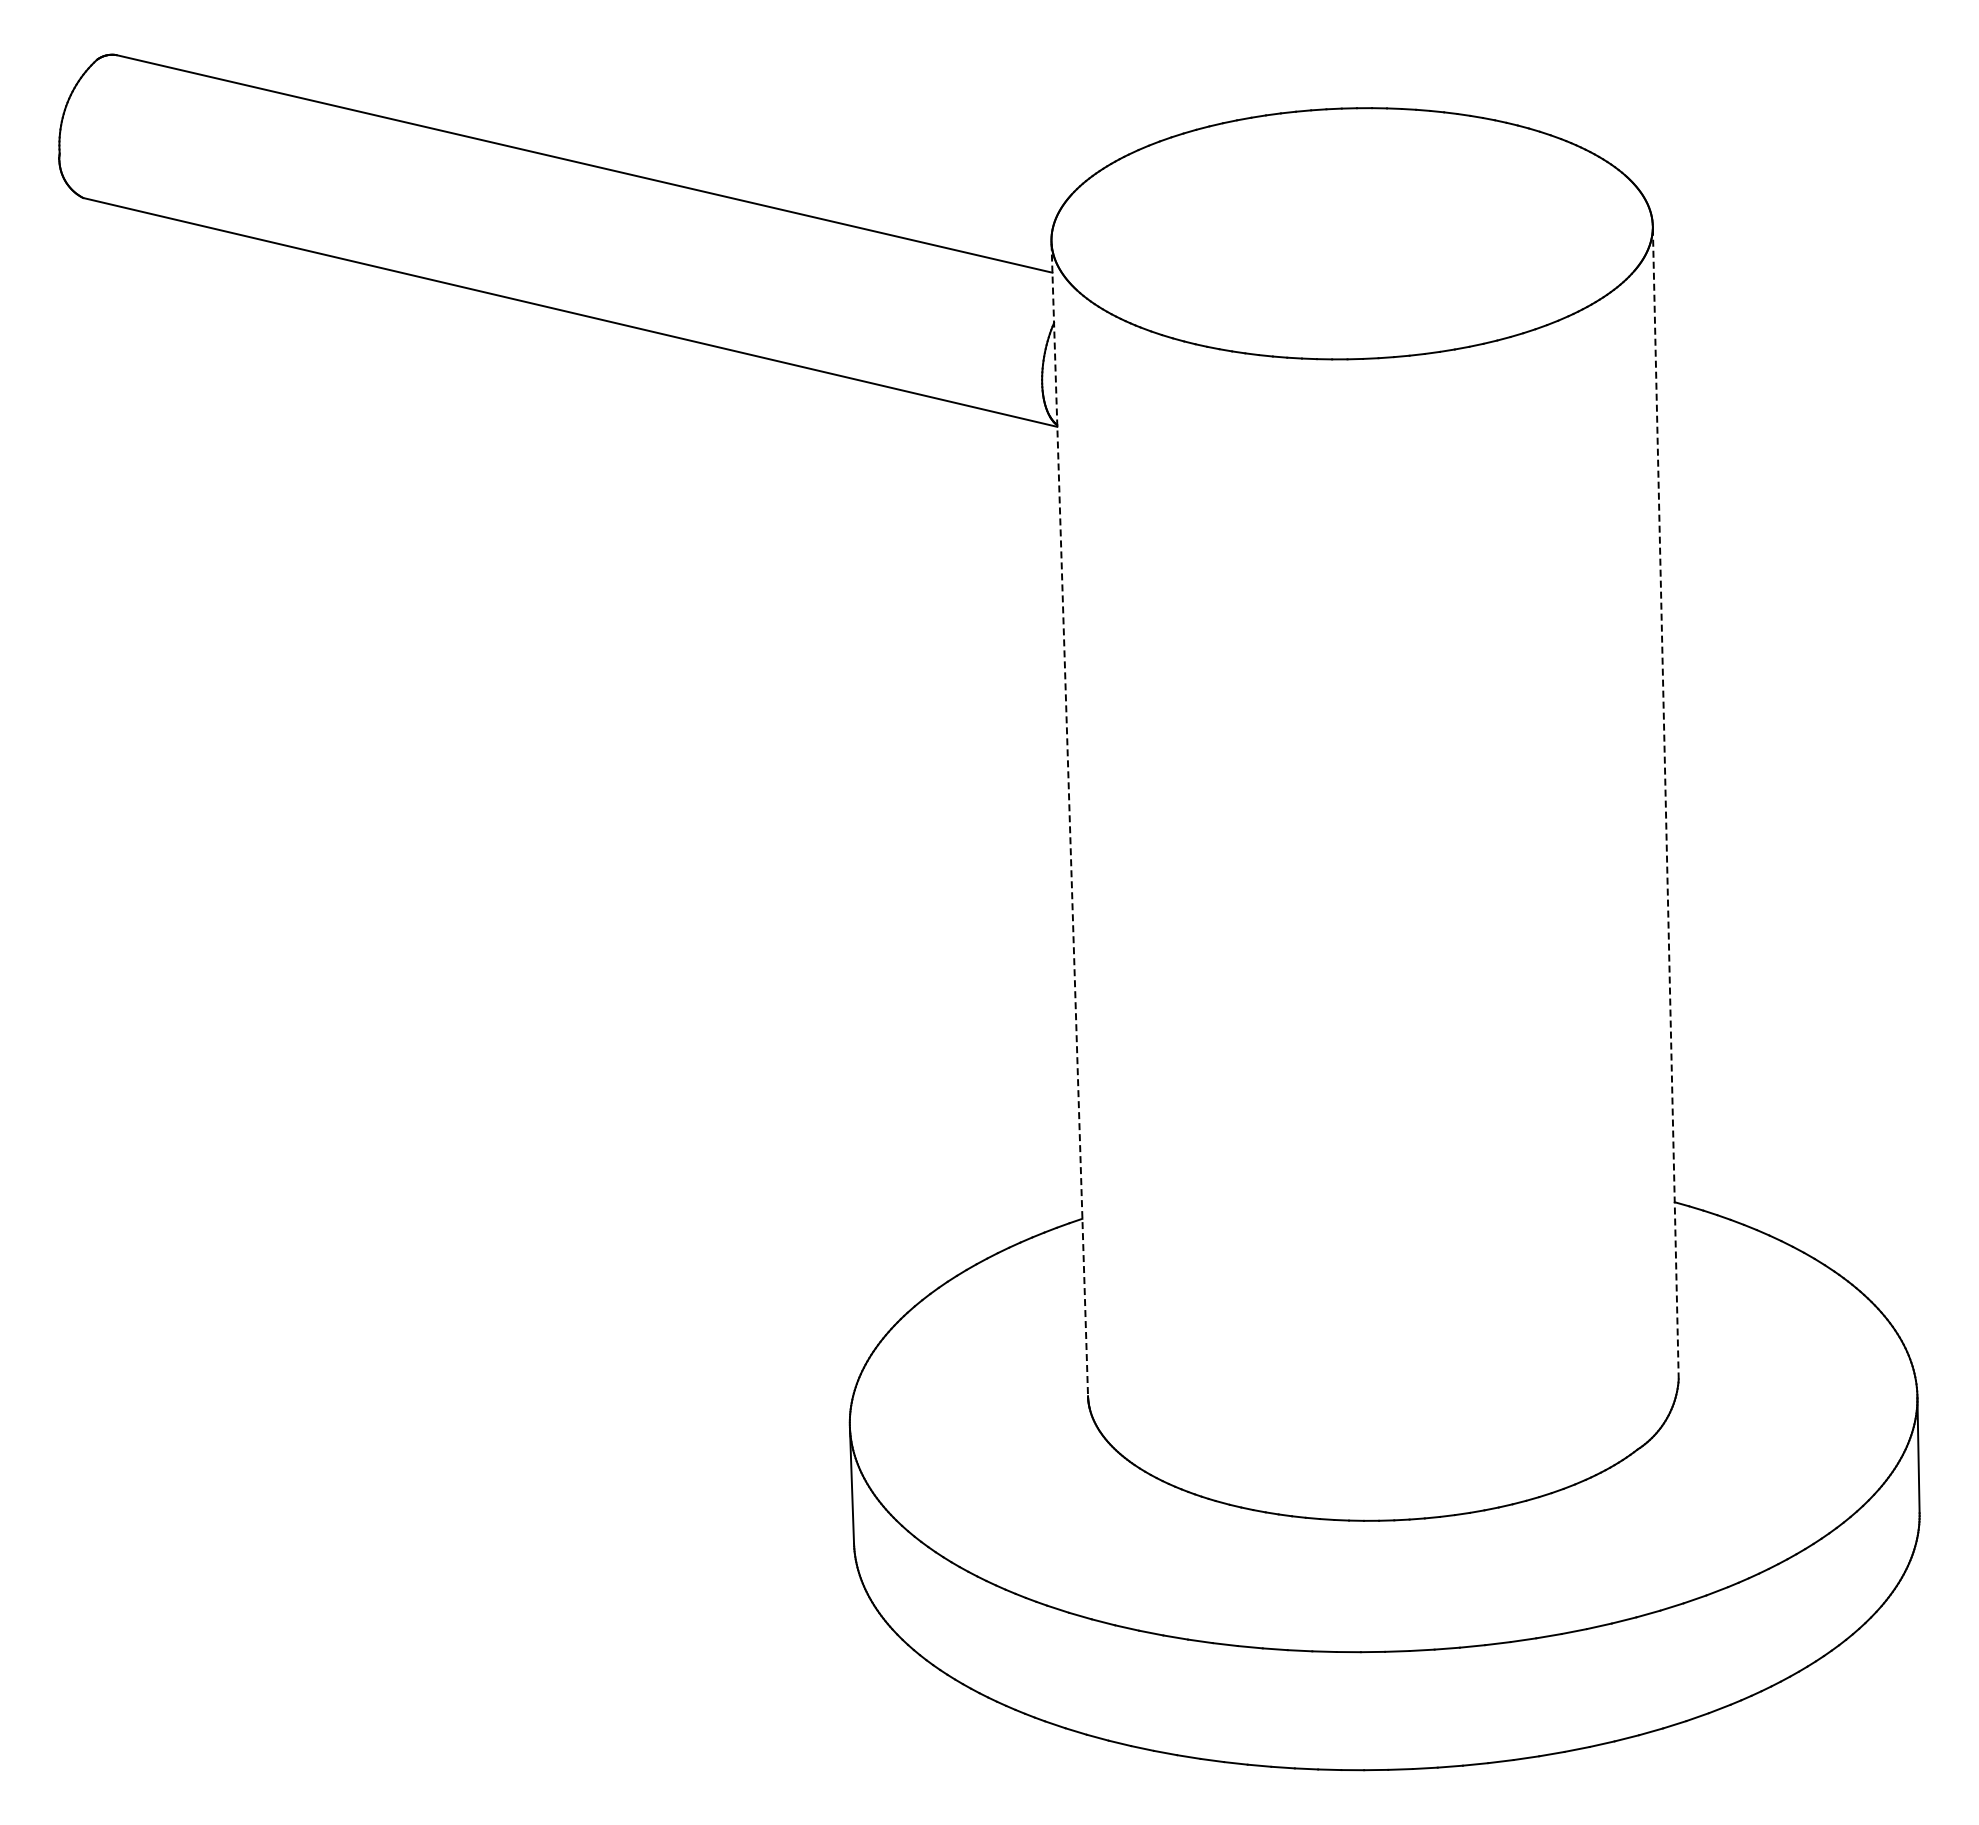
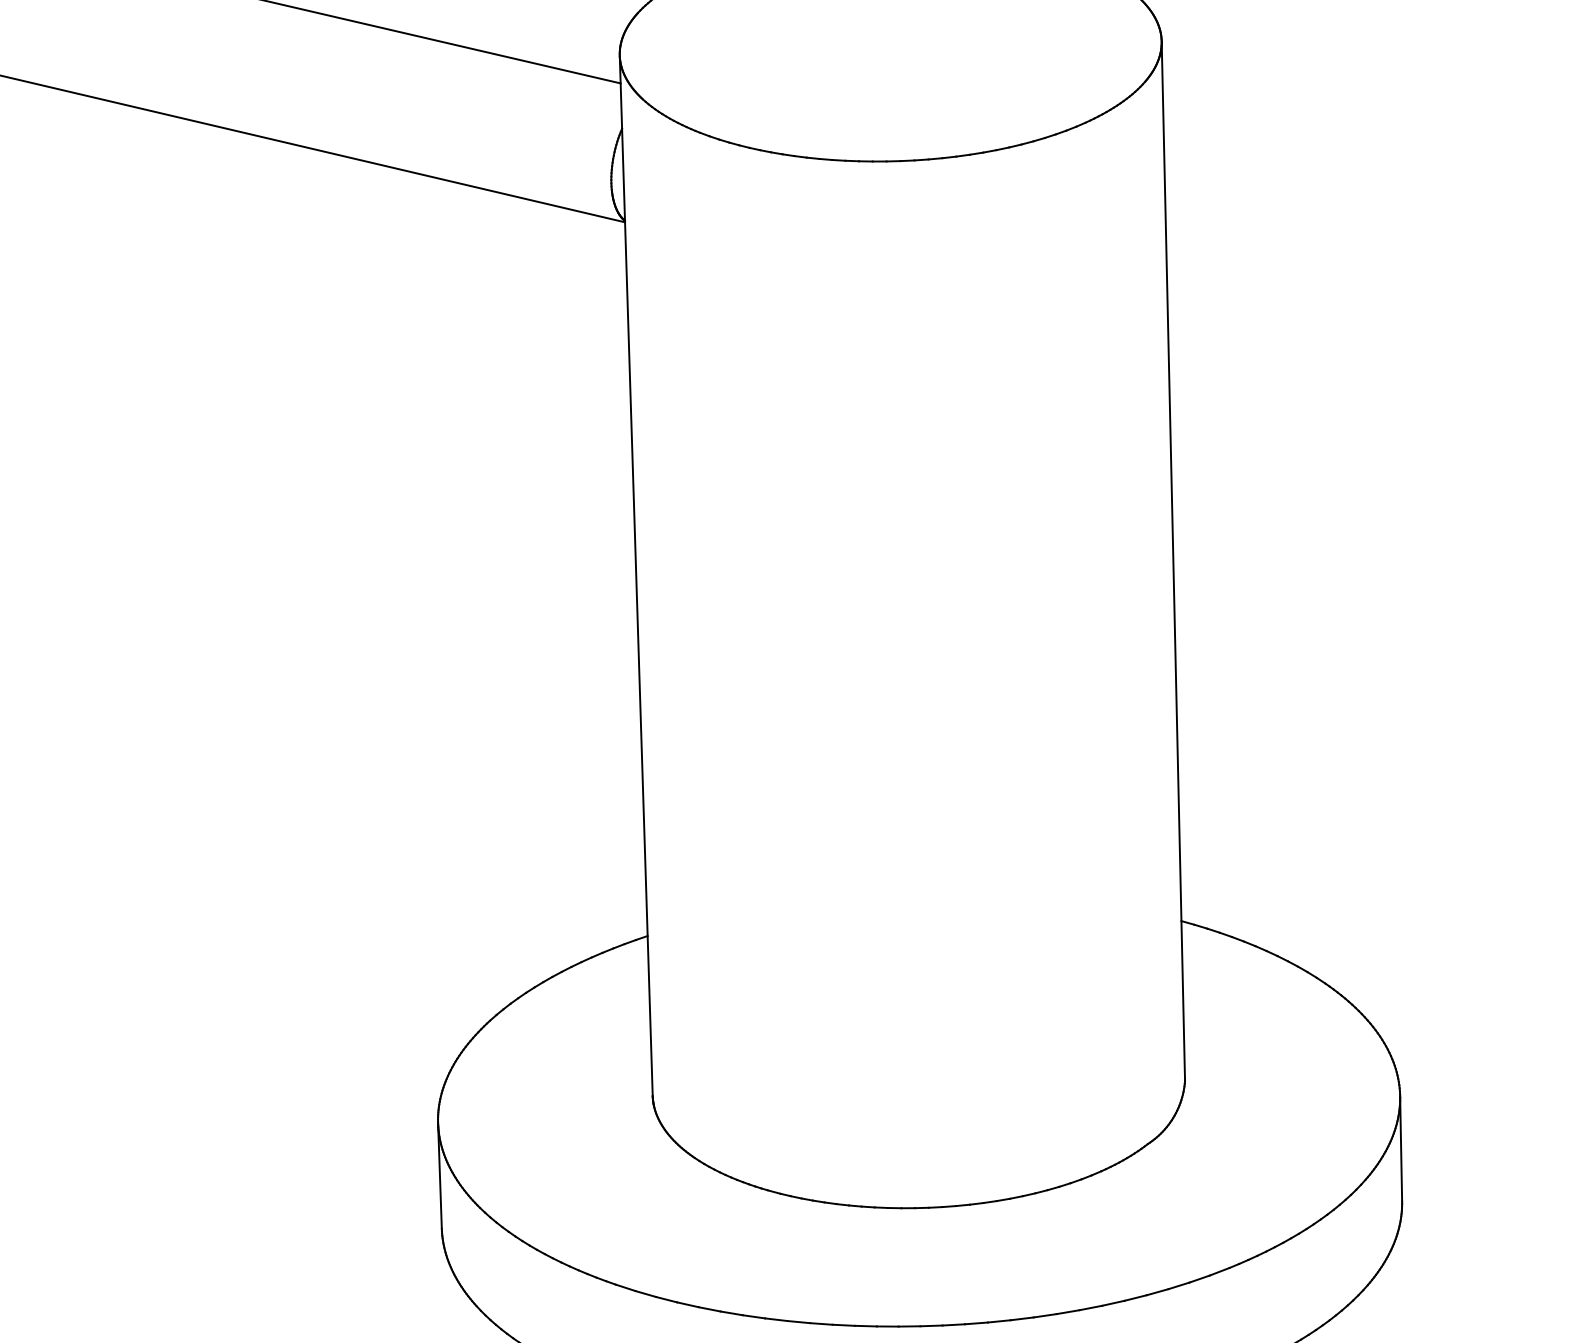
line: (1665, 803) -> (1173, 561), dashed -> solid
line: (1069, 819) -> (636, 576), dashed -> solid

